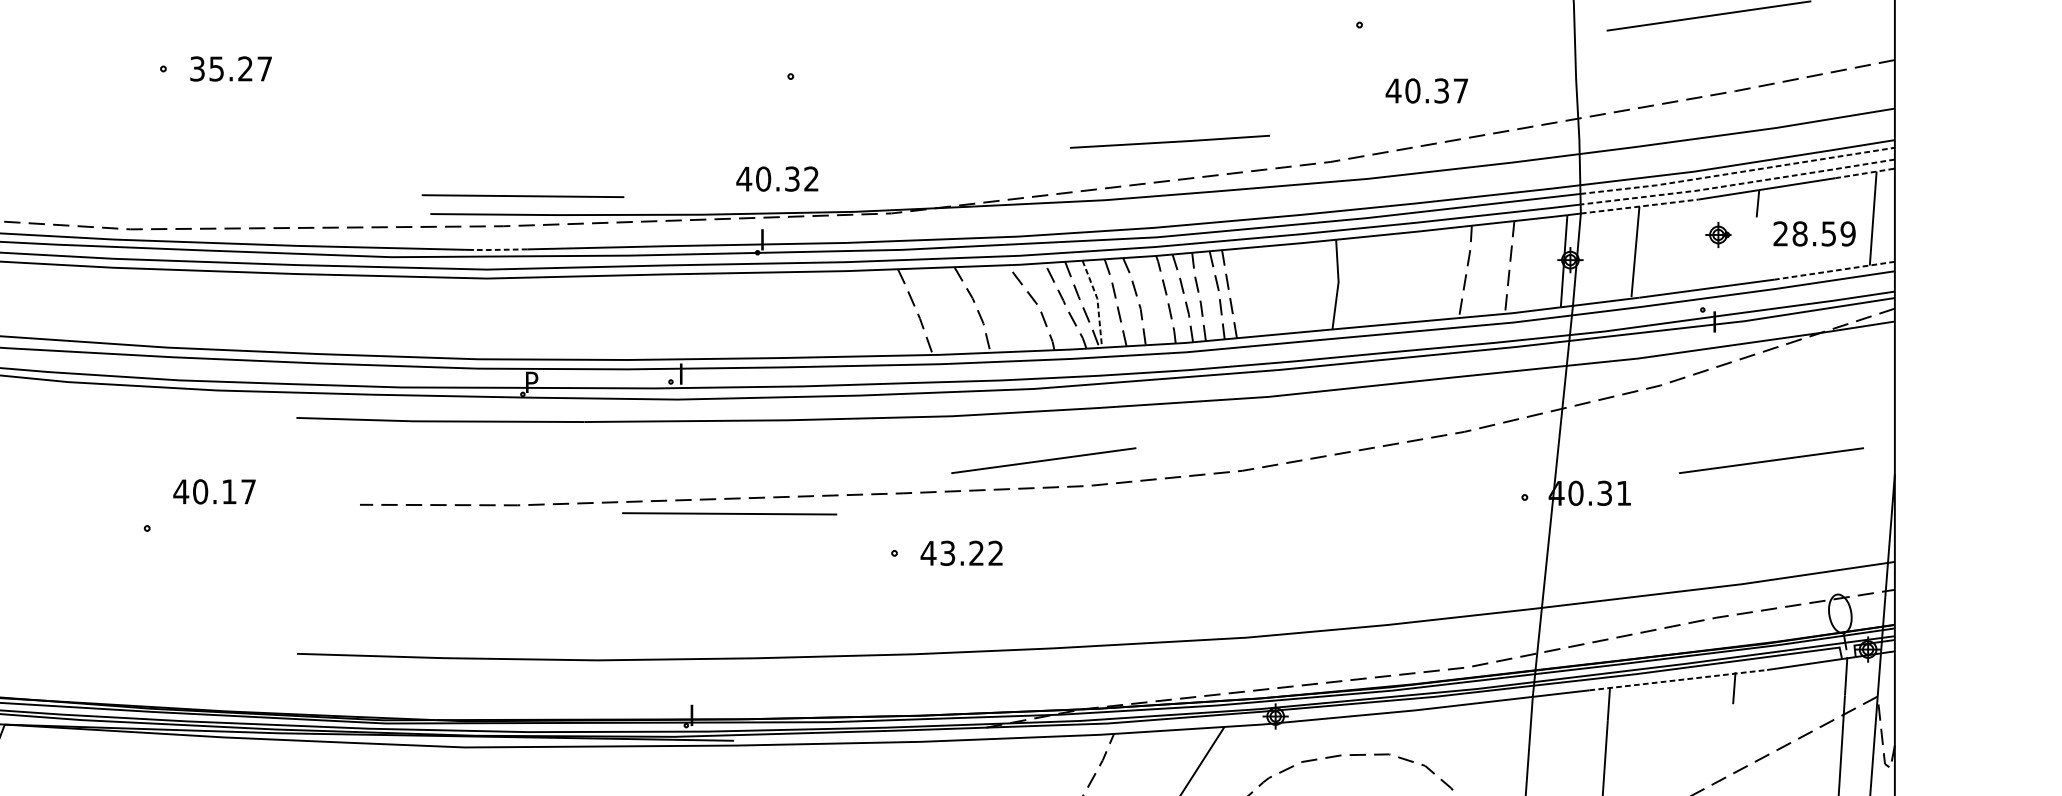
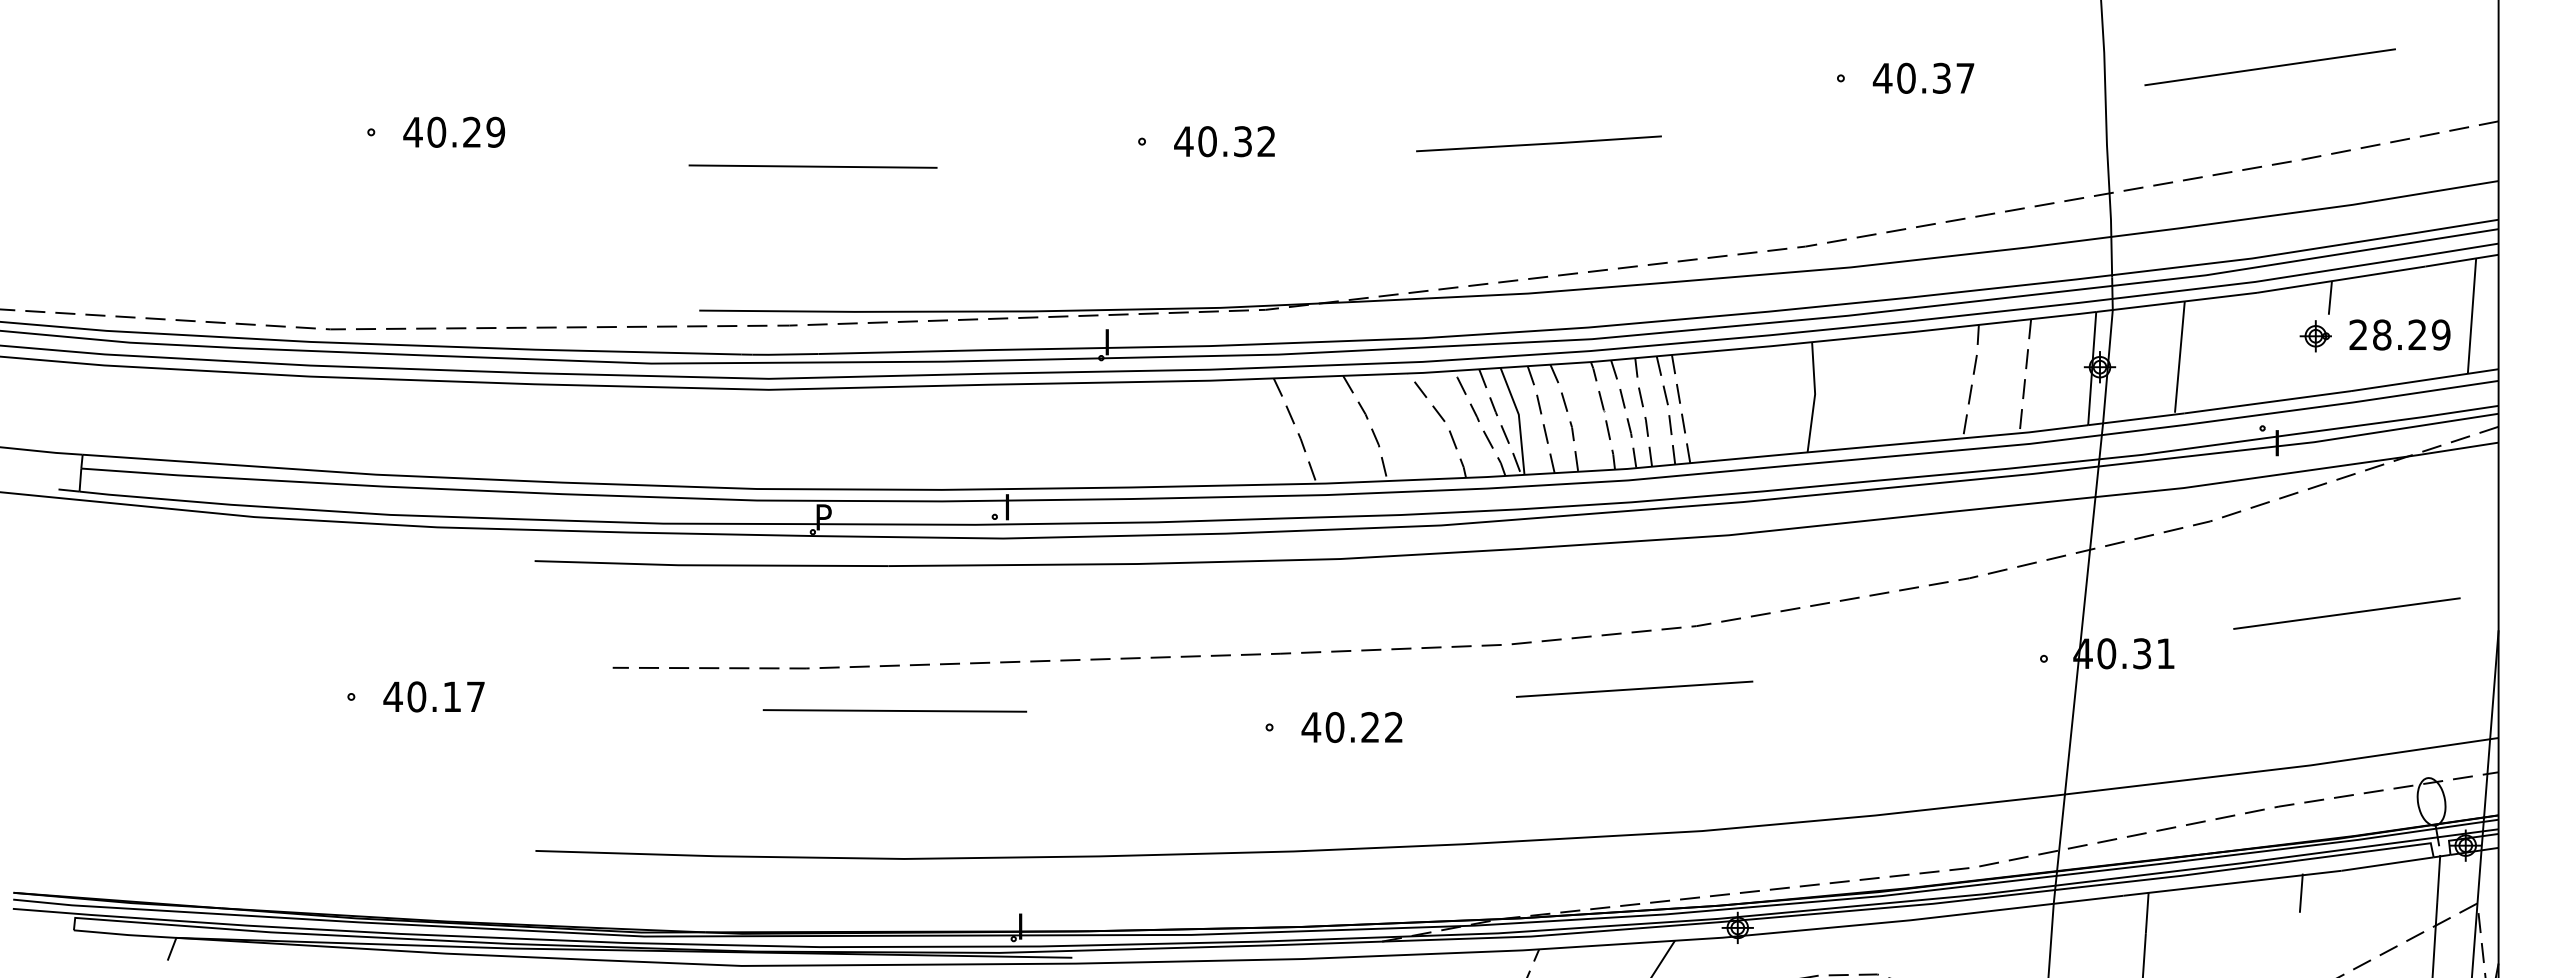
text: (231, 68) -> (454, 131), 35.27 -> 40.29
text: (1426, 90) -> (1923, 77), moved
line: (1169, 141) -> (1538, 143), moved
line: (1737, 172) -> (2305, 259), dashed -> solid
line: (1865, 173) -> (2462, 260), dashed -> solid
text: (777, 178) -> (1224, 141), moved
line: (1737, 184) -> (2305, 274), dashed -> solid
line: (522, 196) -> (812, 166), moved
line: (1639, 206) -> (2184, 301), dashed -> solid
text: (1828, 233) -> (2417, 334), 28.59 -> 28.29
part: (1718, 235) -> (2315, 336), moved
line: (499, 249) -> (784, 354), dashed -> solid
line: (1834, 270) -> (2424, 380), dashed -> solid
line: (1097, 302) -> (1519, 419), dashed -> solid
line: (1043, 460) -> (1452, 613), removed
text: (214, 491) -> (433, 696), moved
line: (729, 513) -> (894, 710), moved
line: (1191, 521) -> (1634, 688), added
text: (947, 553) -> (1334, 727), 43.22 -> 40.22
line: (1678, 680) -> (2232, 883), dashed -> solid

